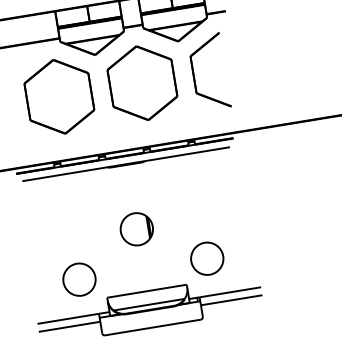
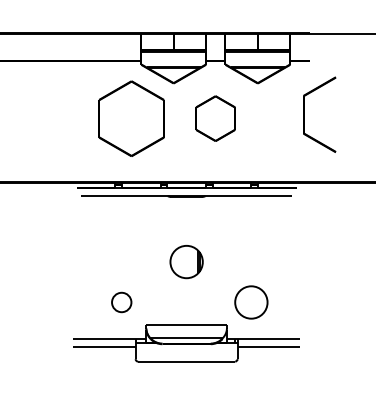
part: (194, 74) -> (304, 114), moved
part: (142, 82) -> (215, 118), size x0.6
part: (79, 279) -> (121, 302), size x0.6

